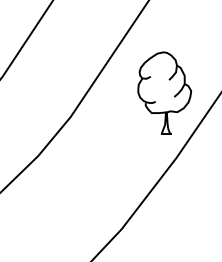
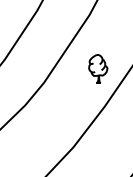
part: (165, 92) -> (98, 68), size x0.6

